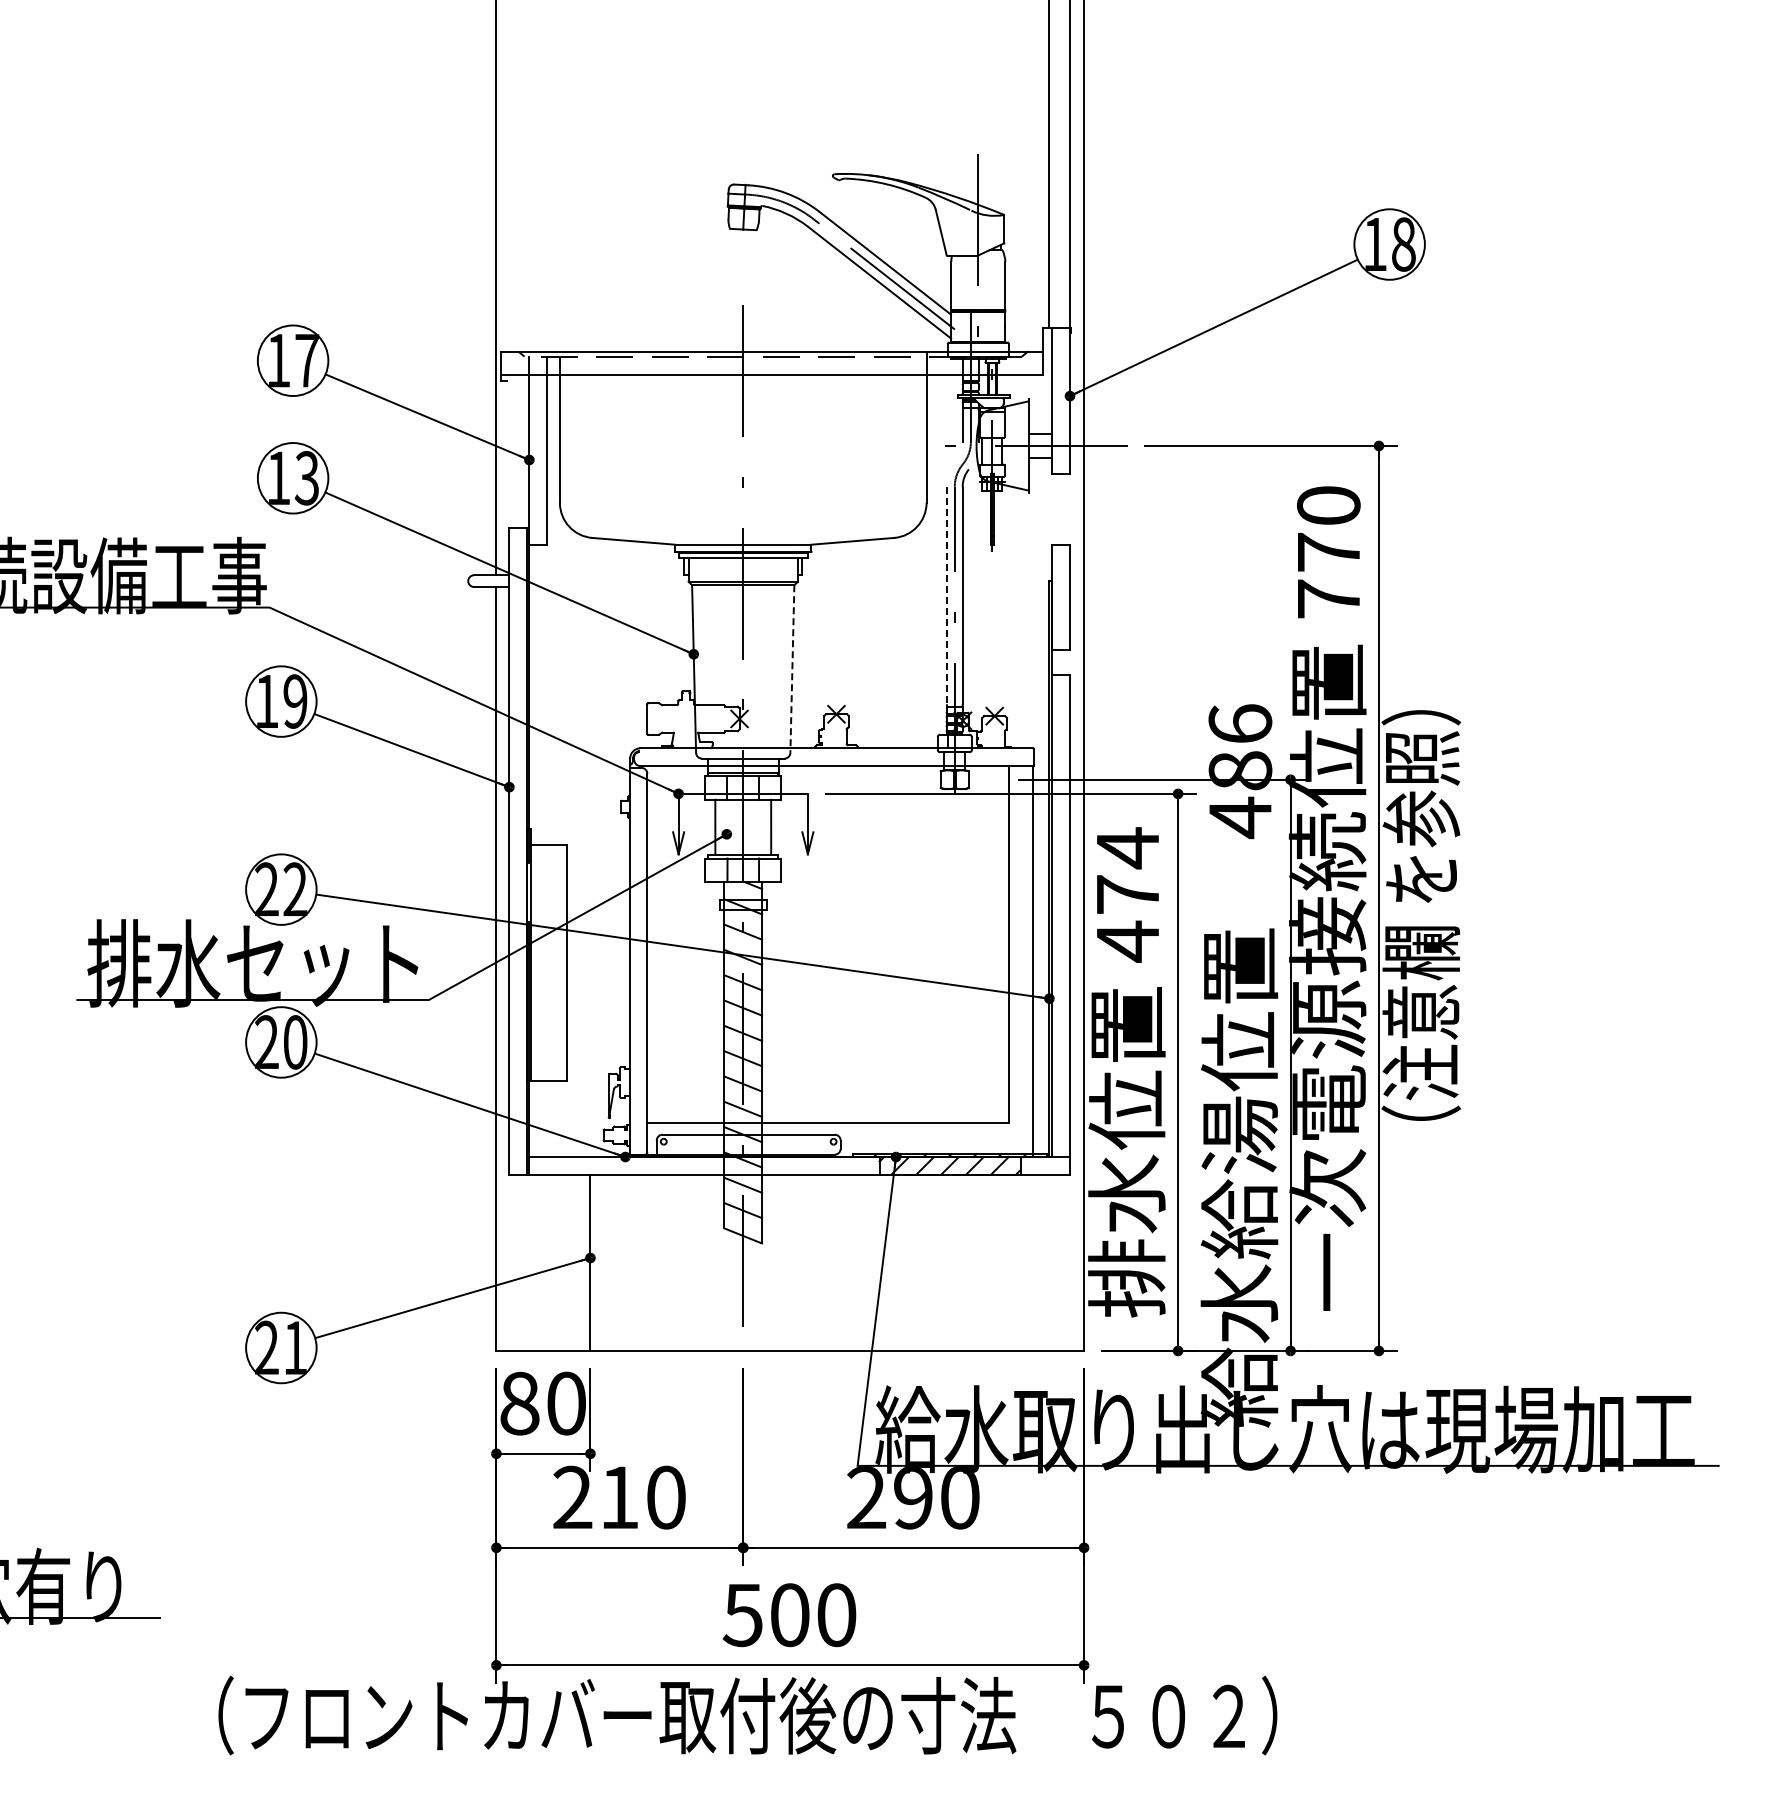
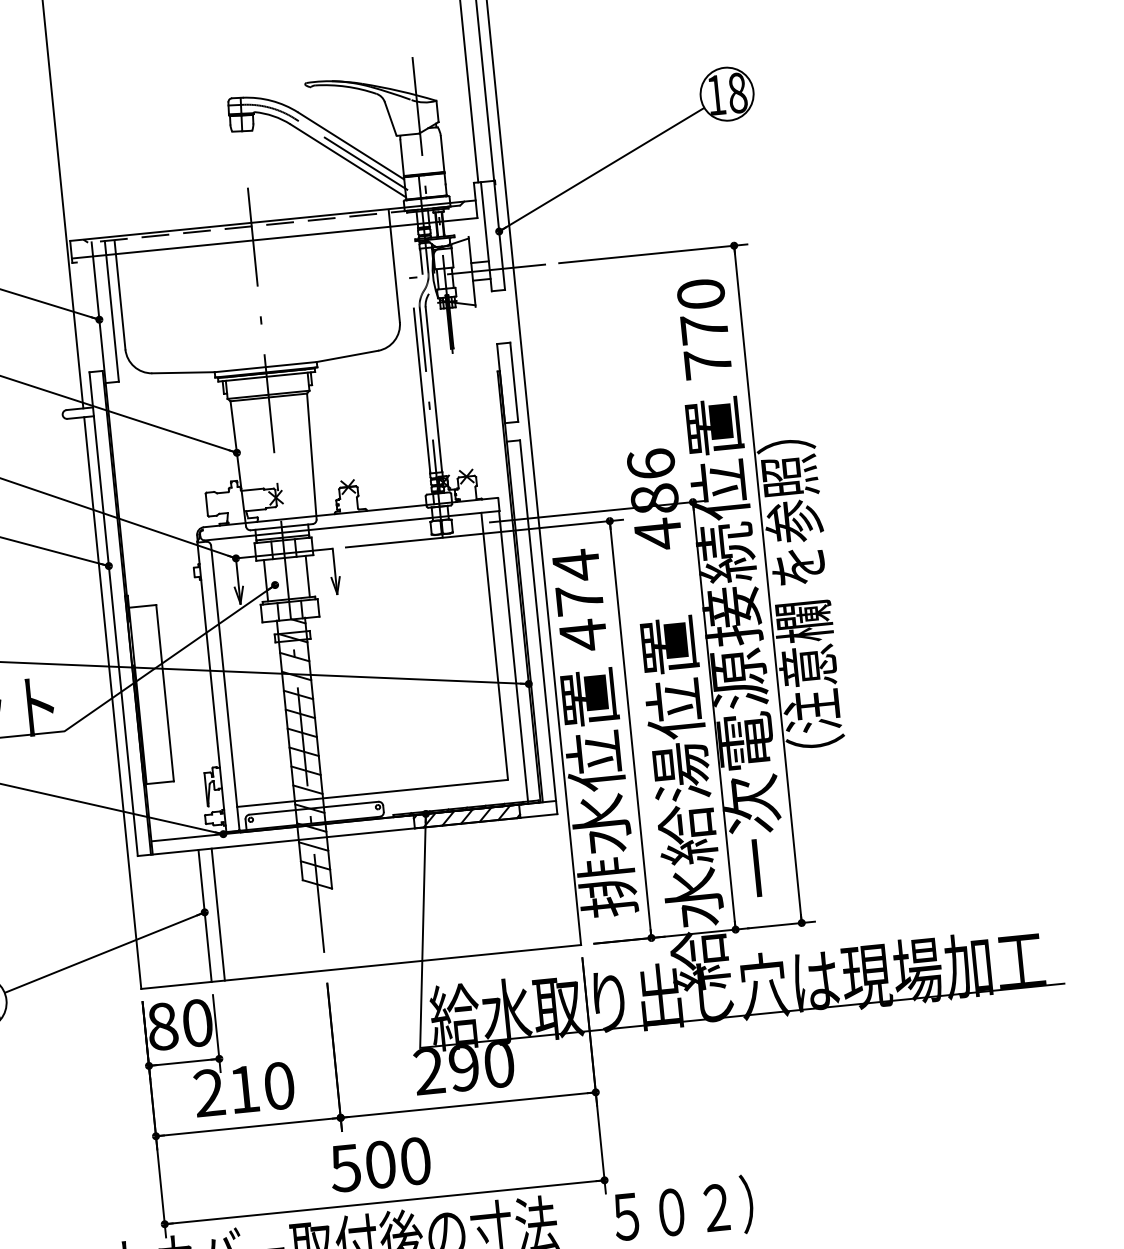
line: (946, 595) -> (421, 389), dashed -> solid
line: (792, 669) -> (311, 456), dashed -> solid
line: (608, 1262) -> (218, 914), added

